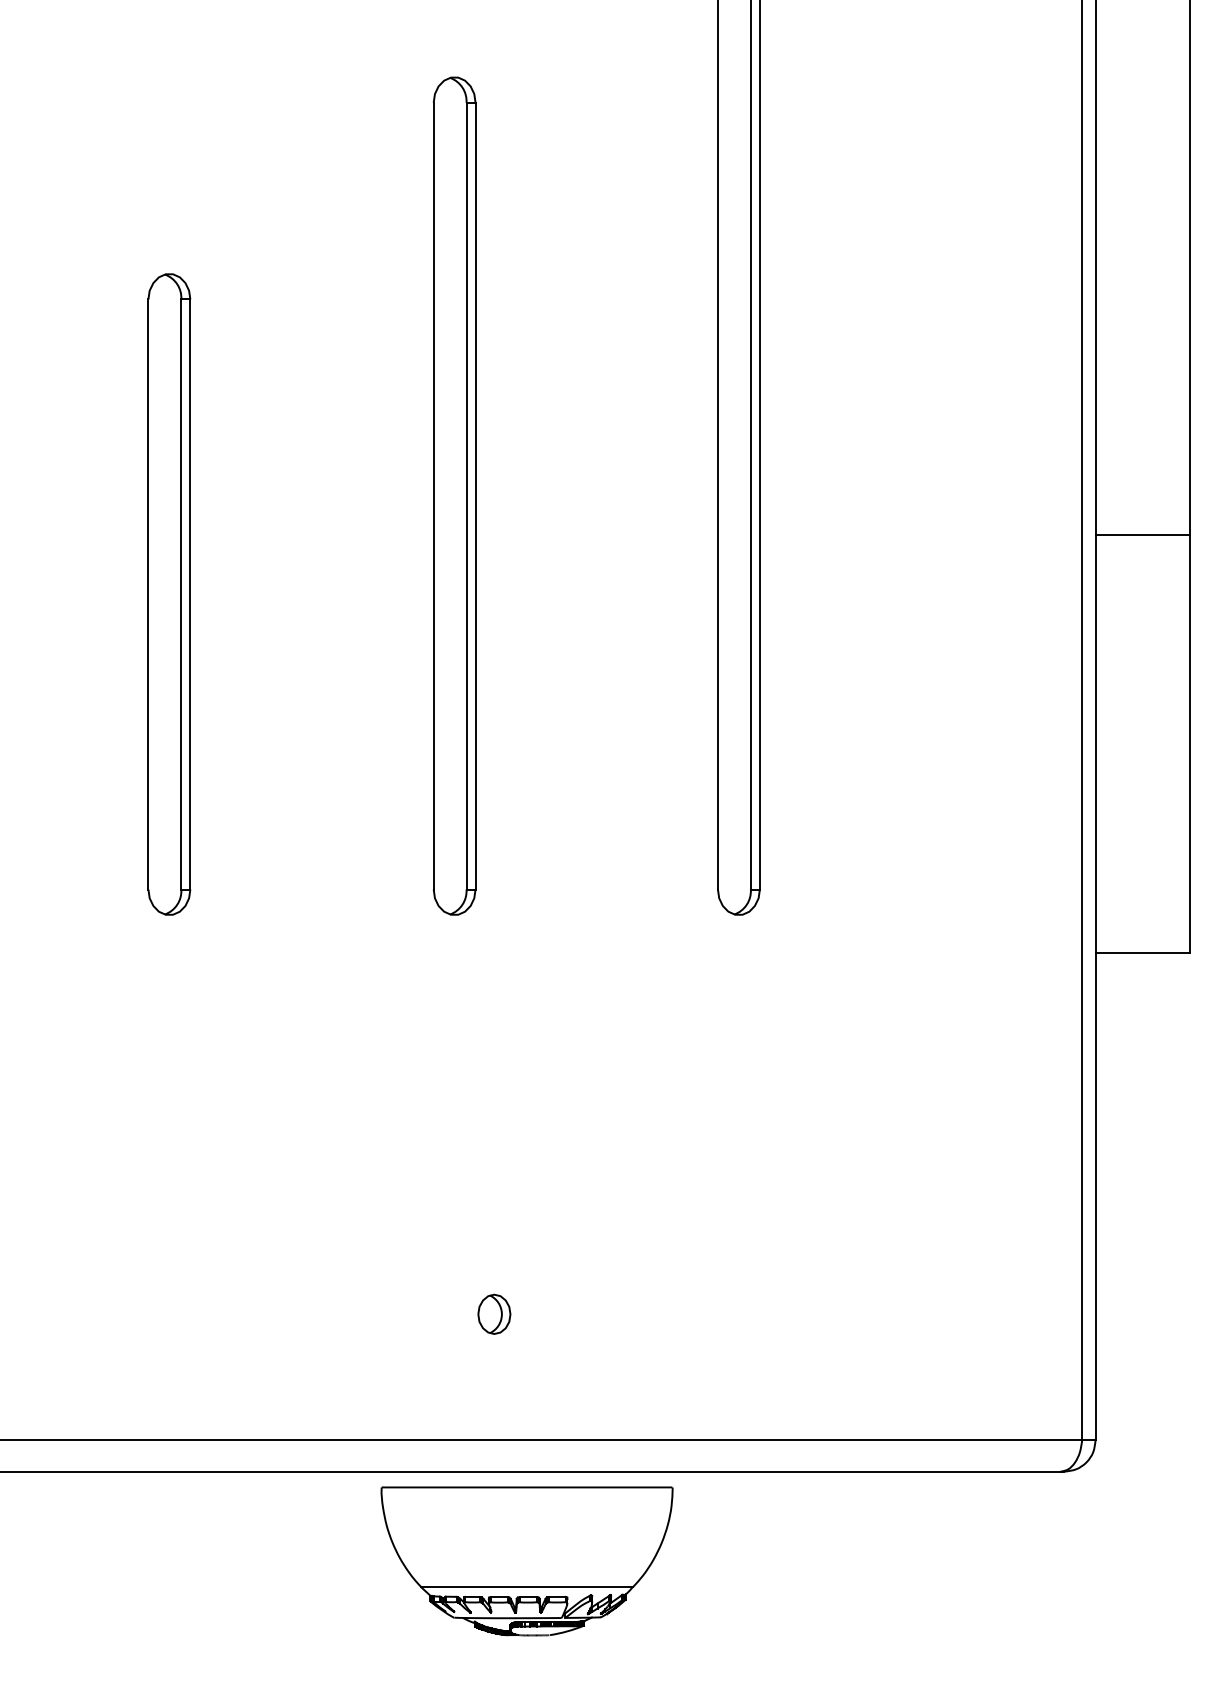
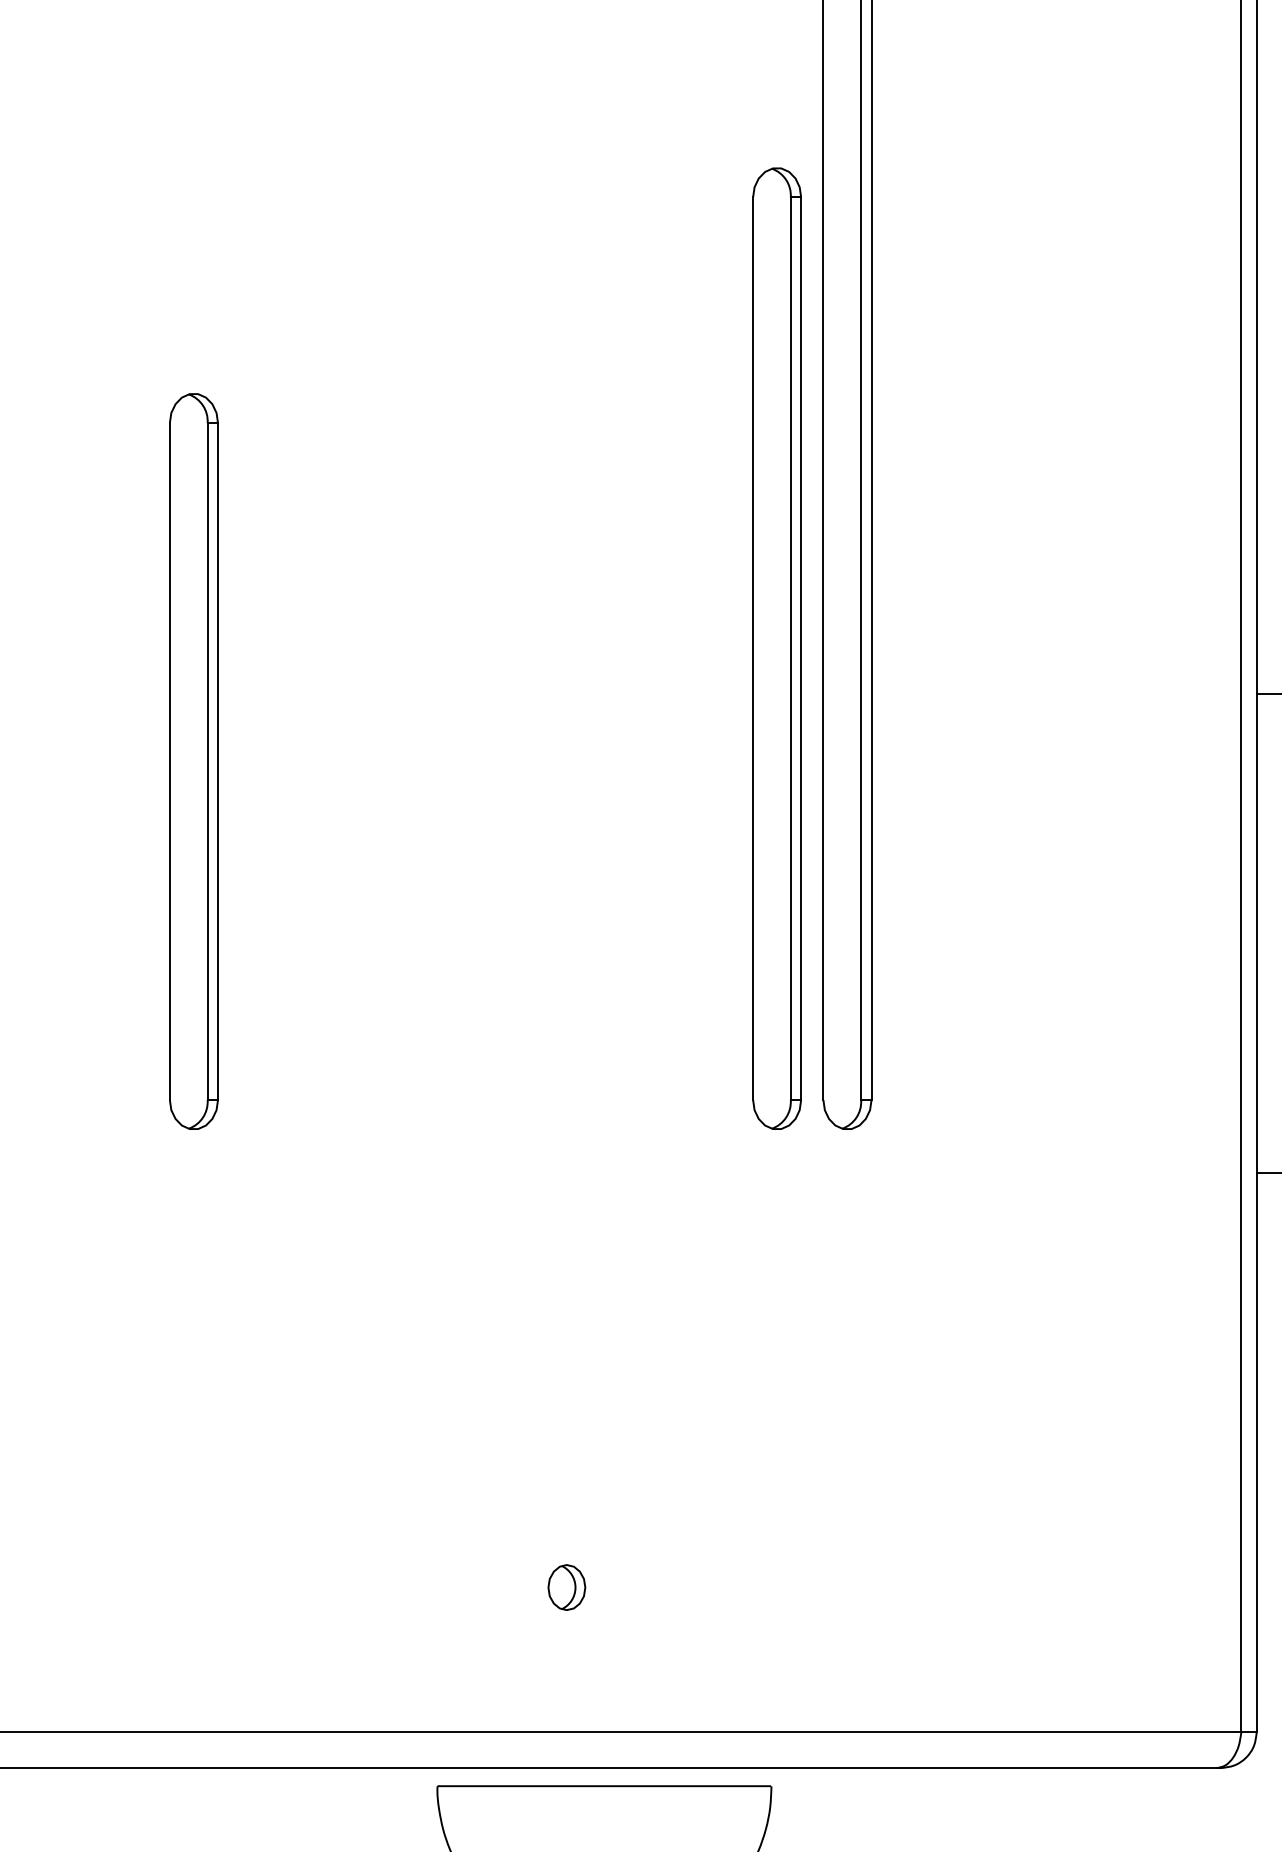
part: (454, 495) -> (776, 647), moved

